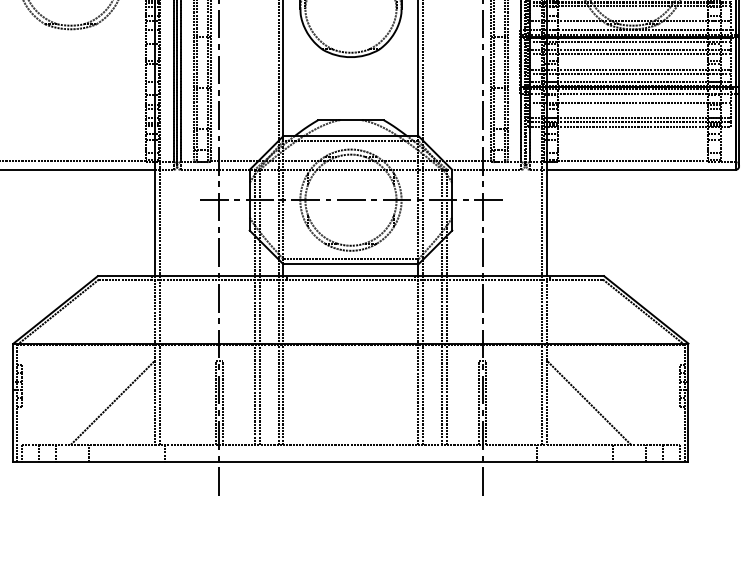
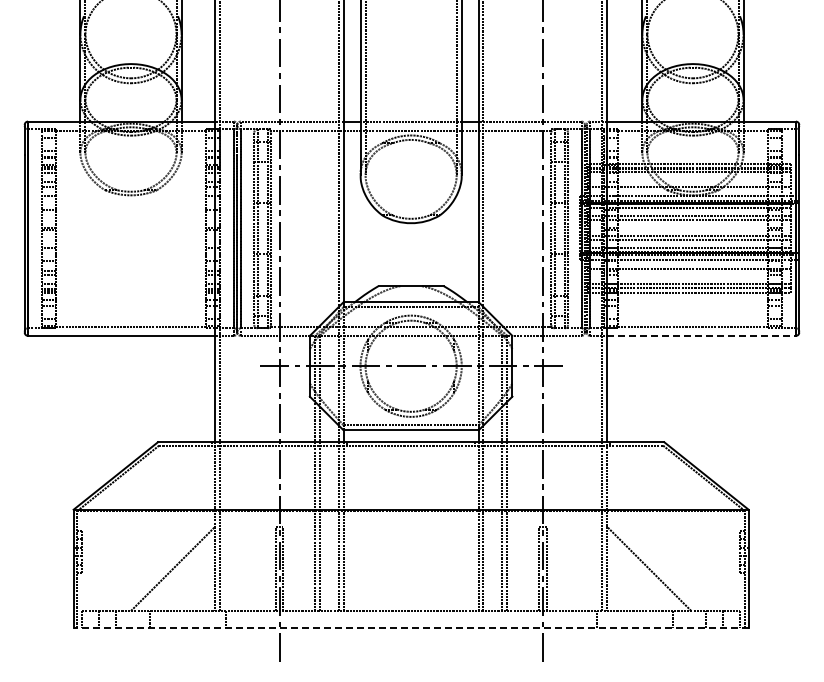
line: (641, 169) -> (701, 335), solid -> dashed
line: (350, 461) -> (410, 627), solid -> dashed

